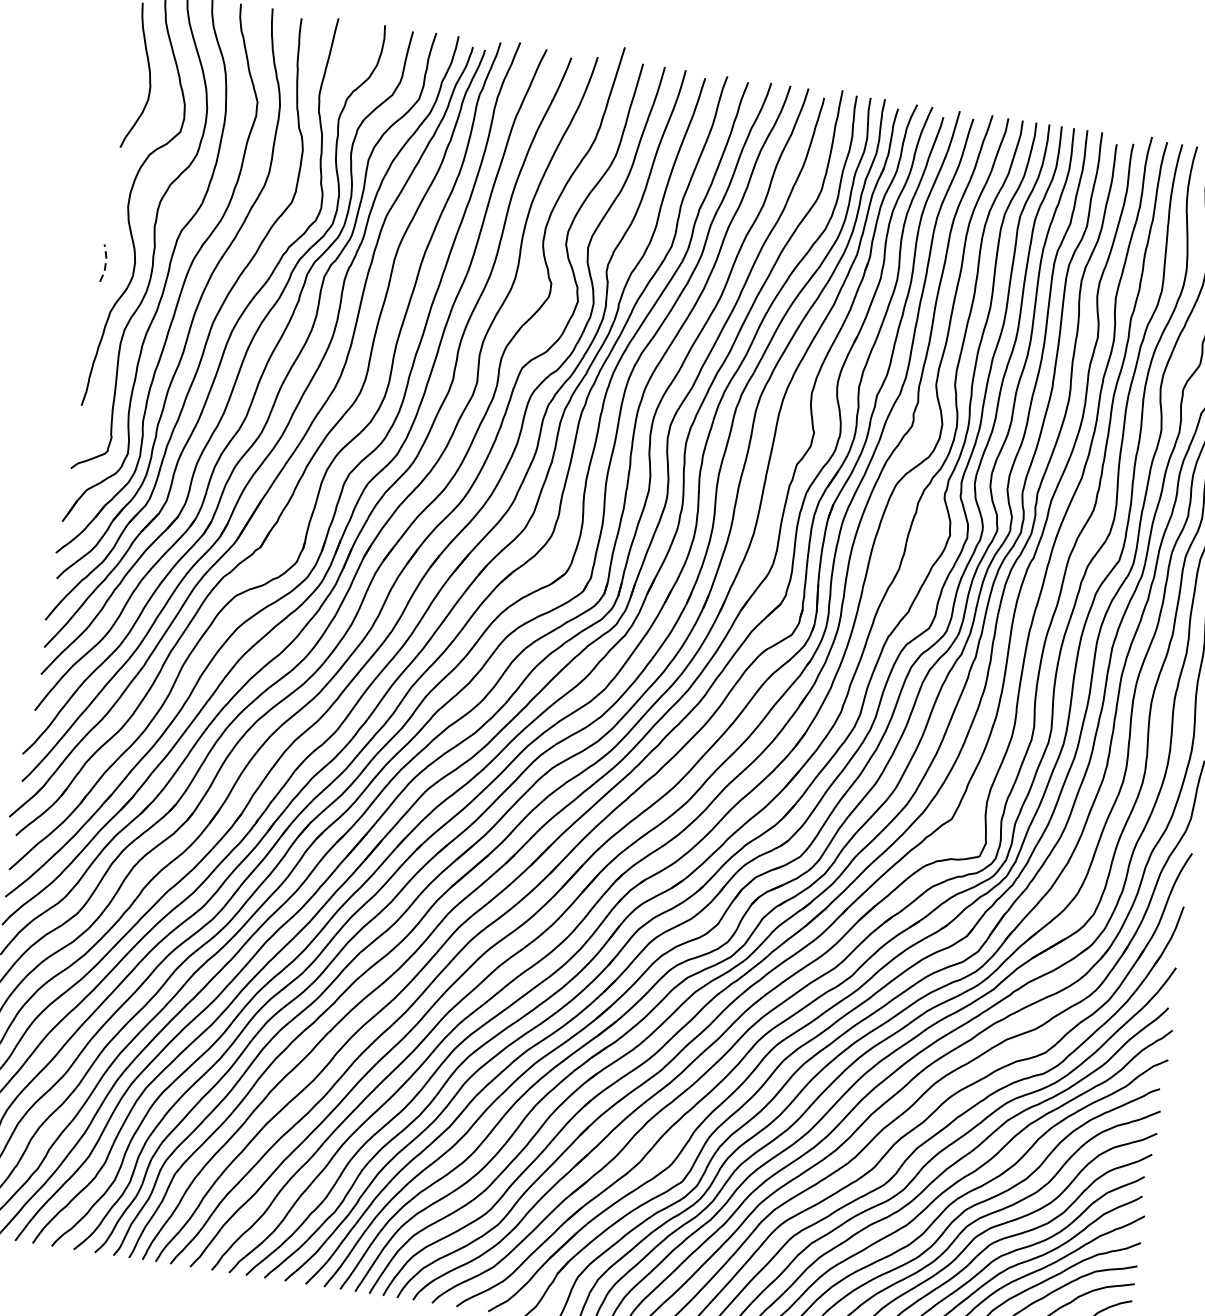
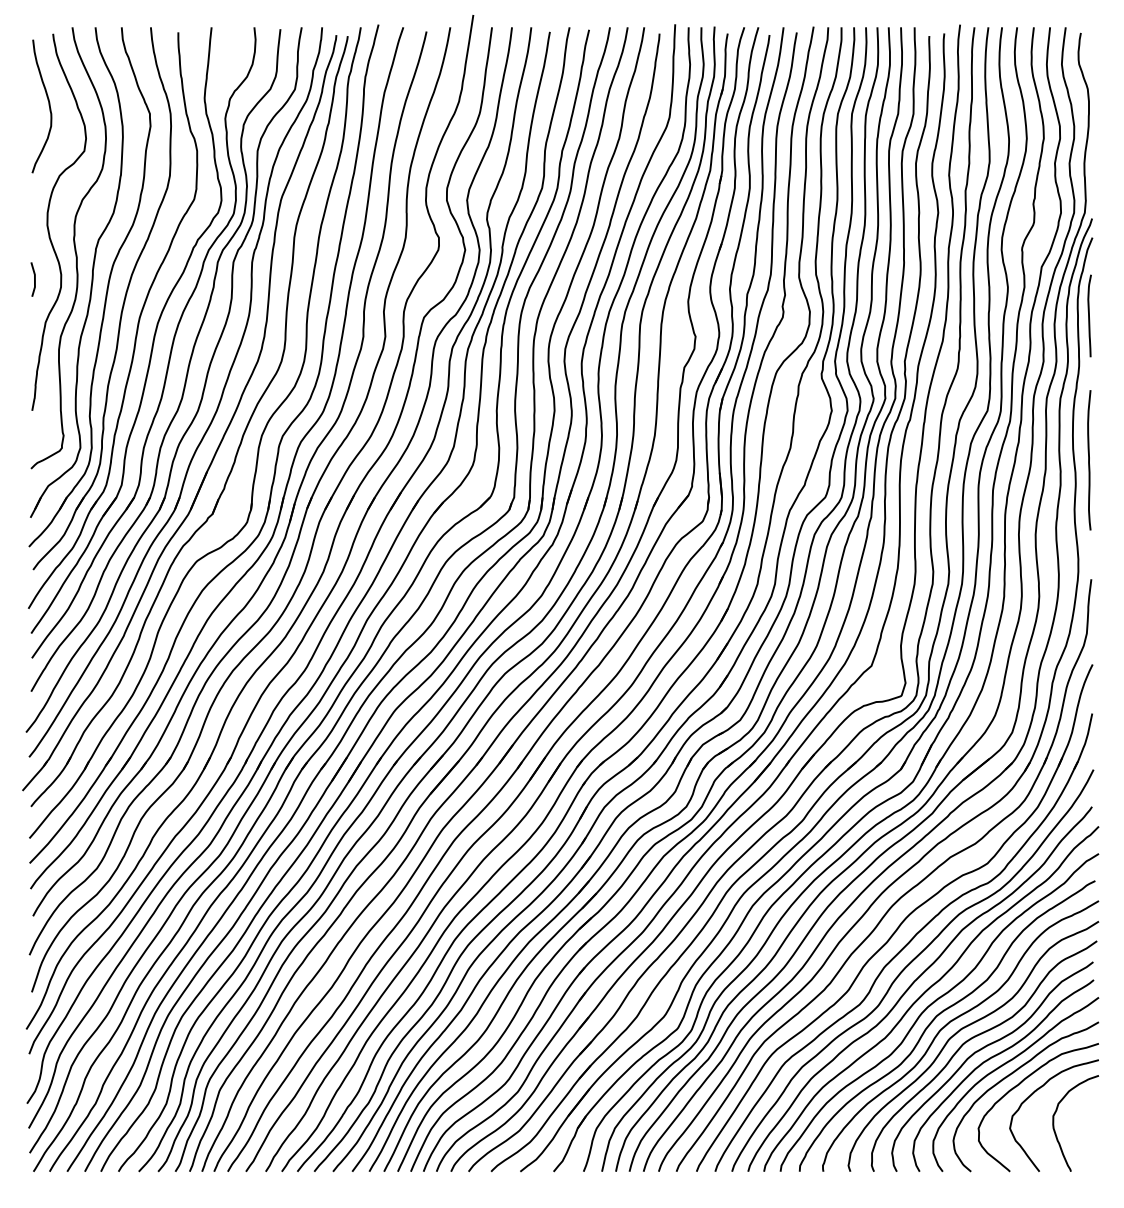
line: (105, 263) -> (34, 279), dashed -> solid

